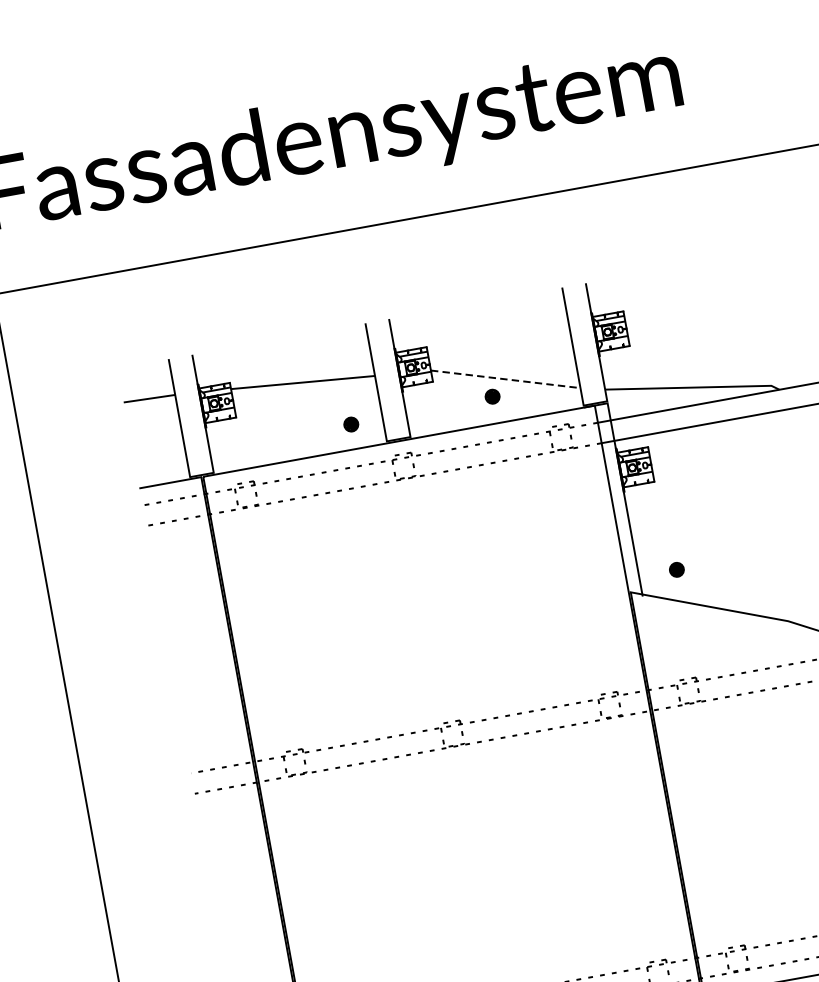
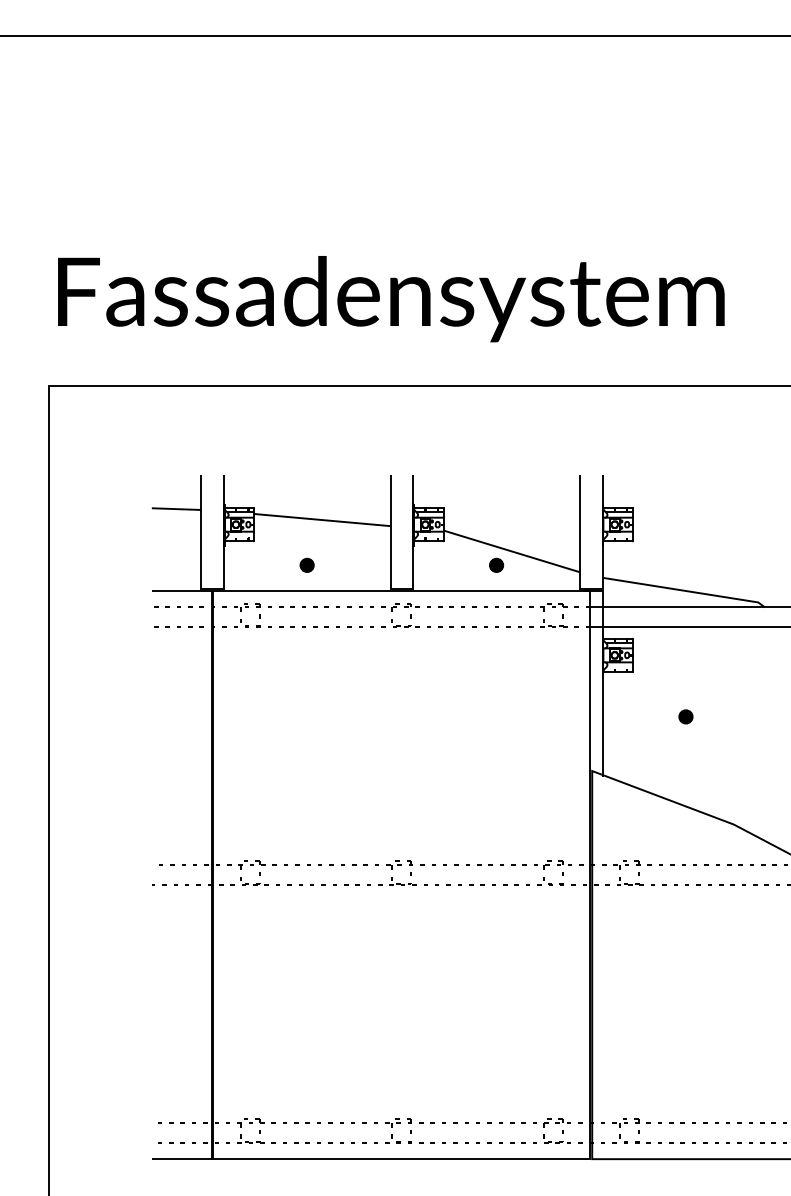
line: (505, 379) -> (511, 551), dashed -> solid
part: (350, 423) -> (306, 564), moved
part: (676, 569) -> (685, 716), moved

